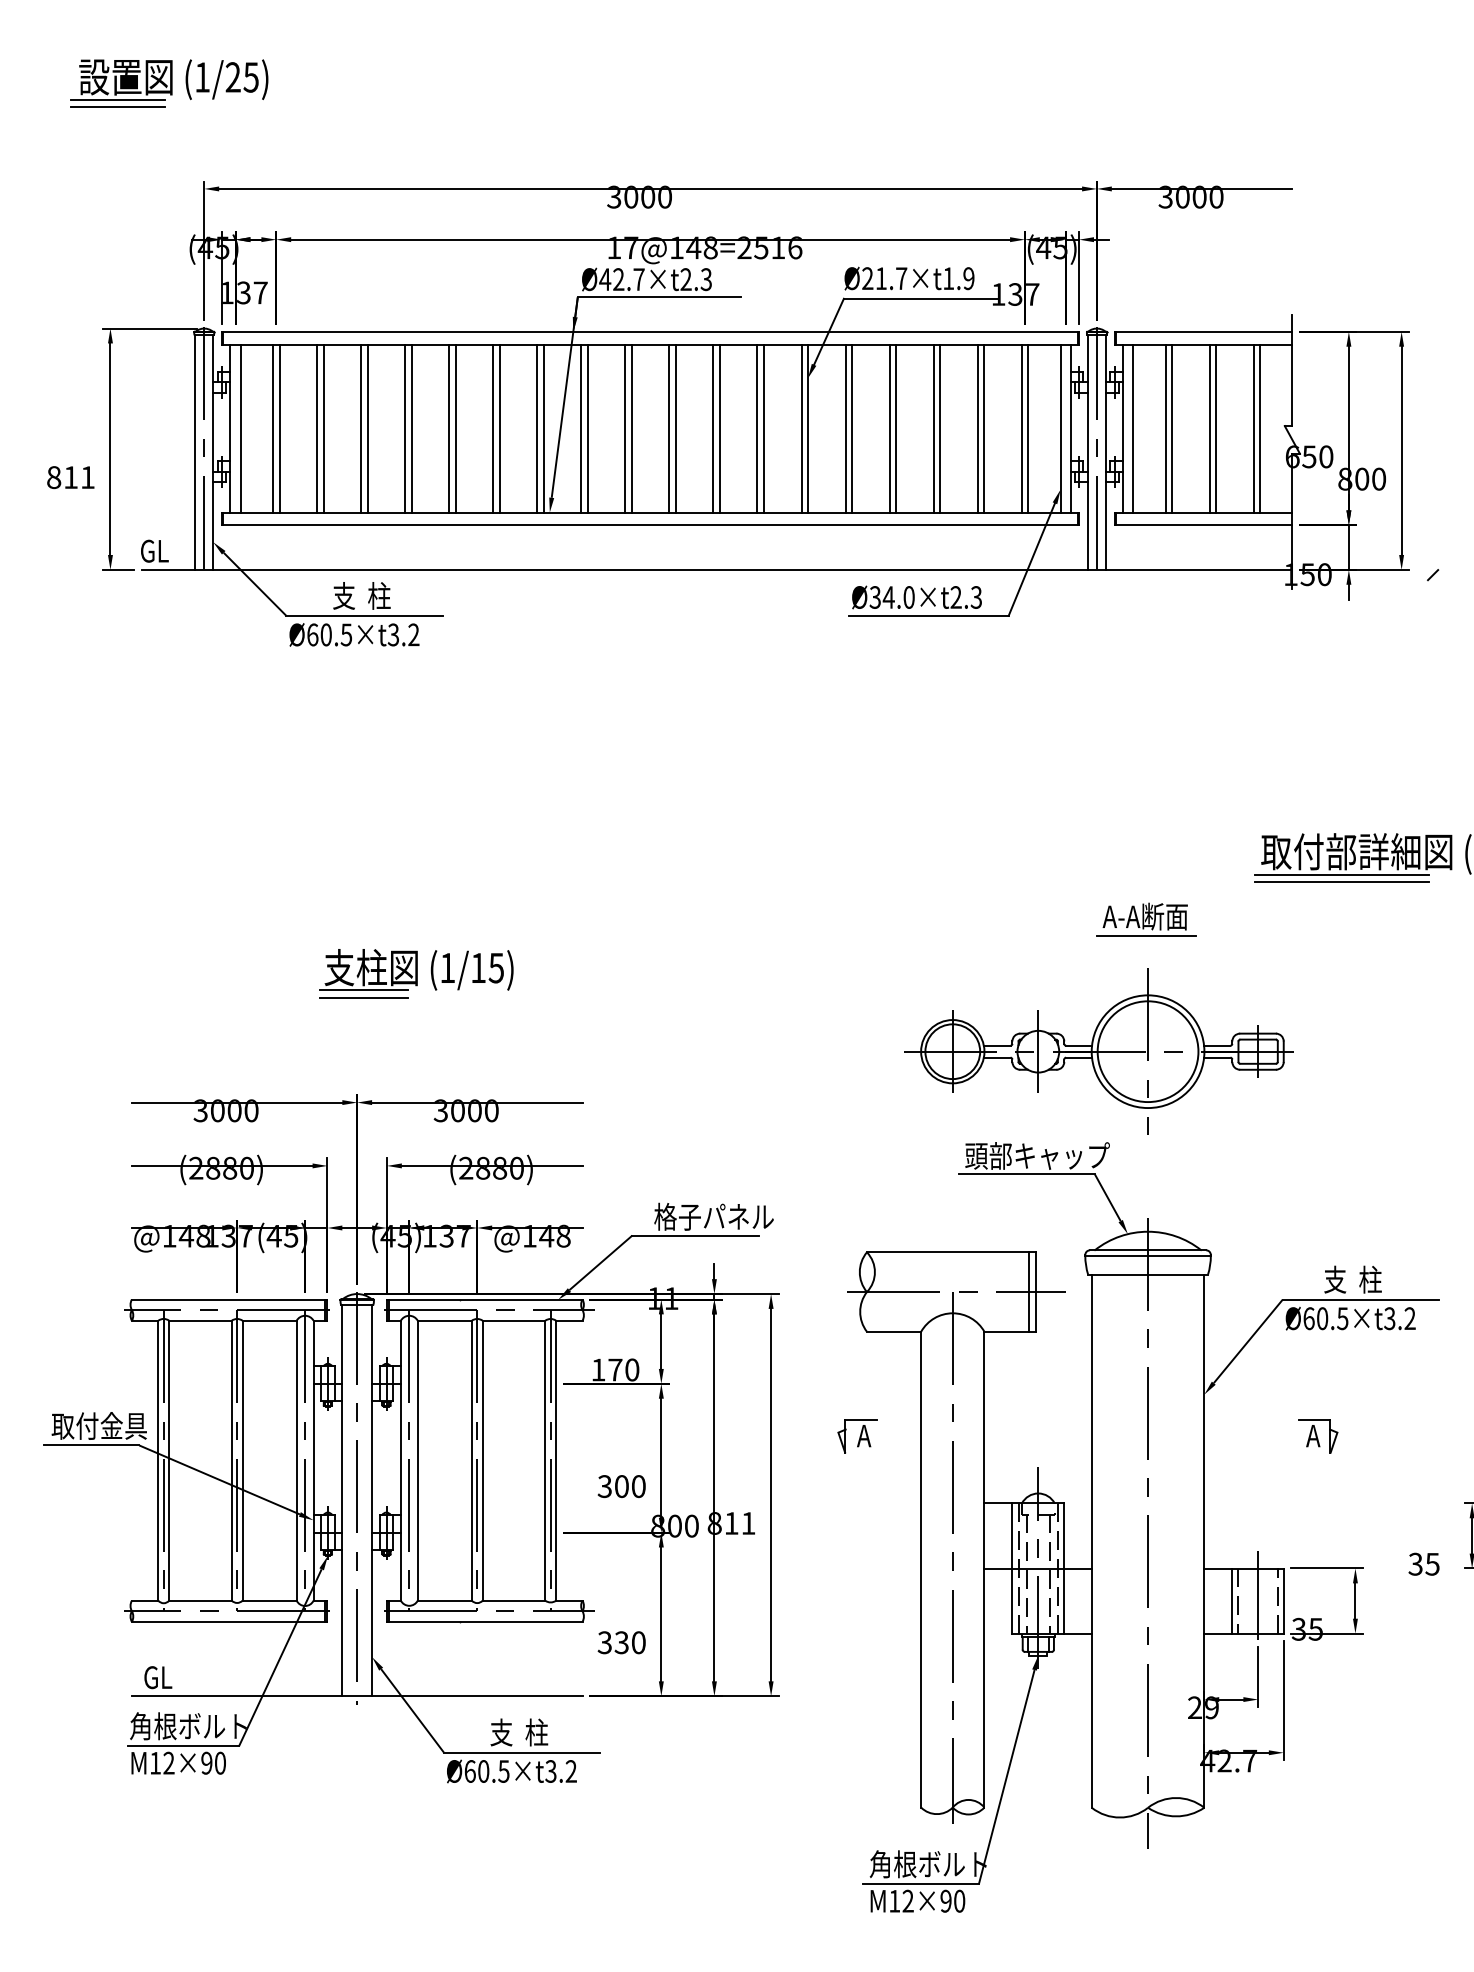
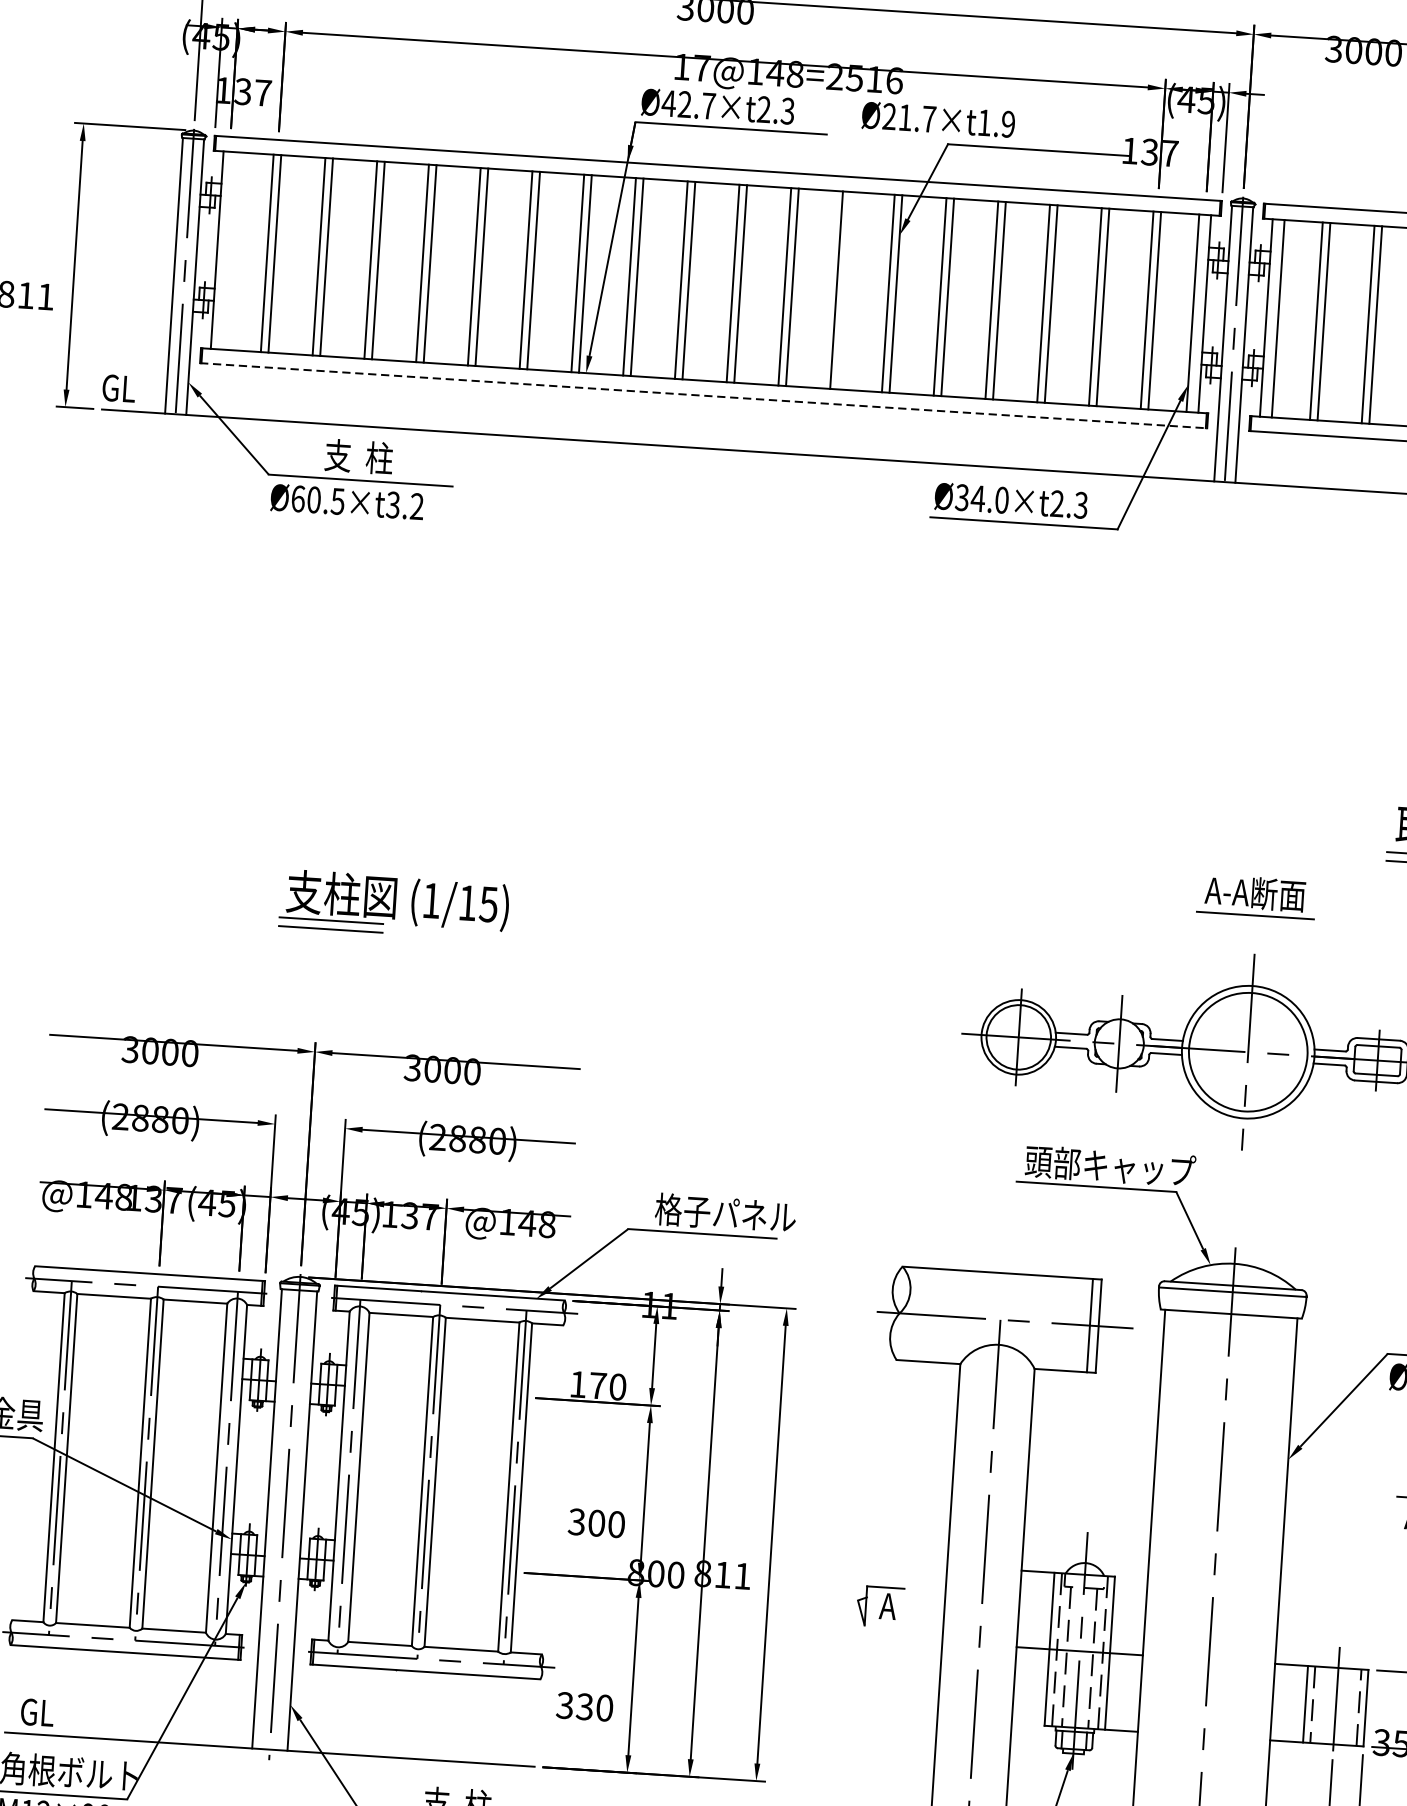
text: (909, 278) -> (938, 119), moved
line: (240, 428) -> (229, 250), removed
line: (763, 428) -> (843, 290), removed
line: (651, 525) -> (704, 396), solid -> dashed
part: (857, 1436) -> (880, 1606), moved

